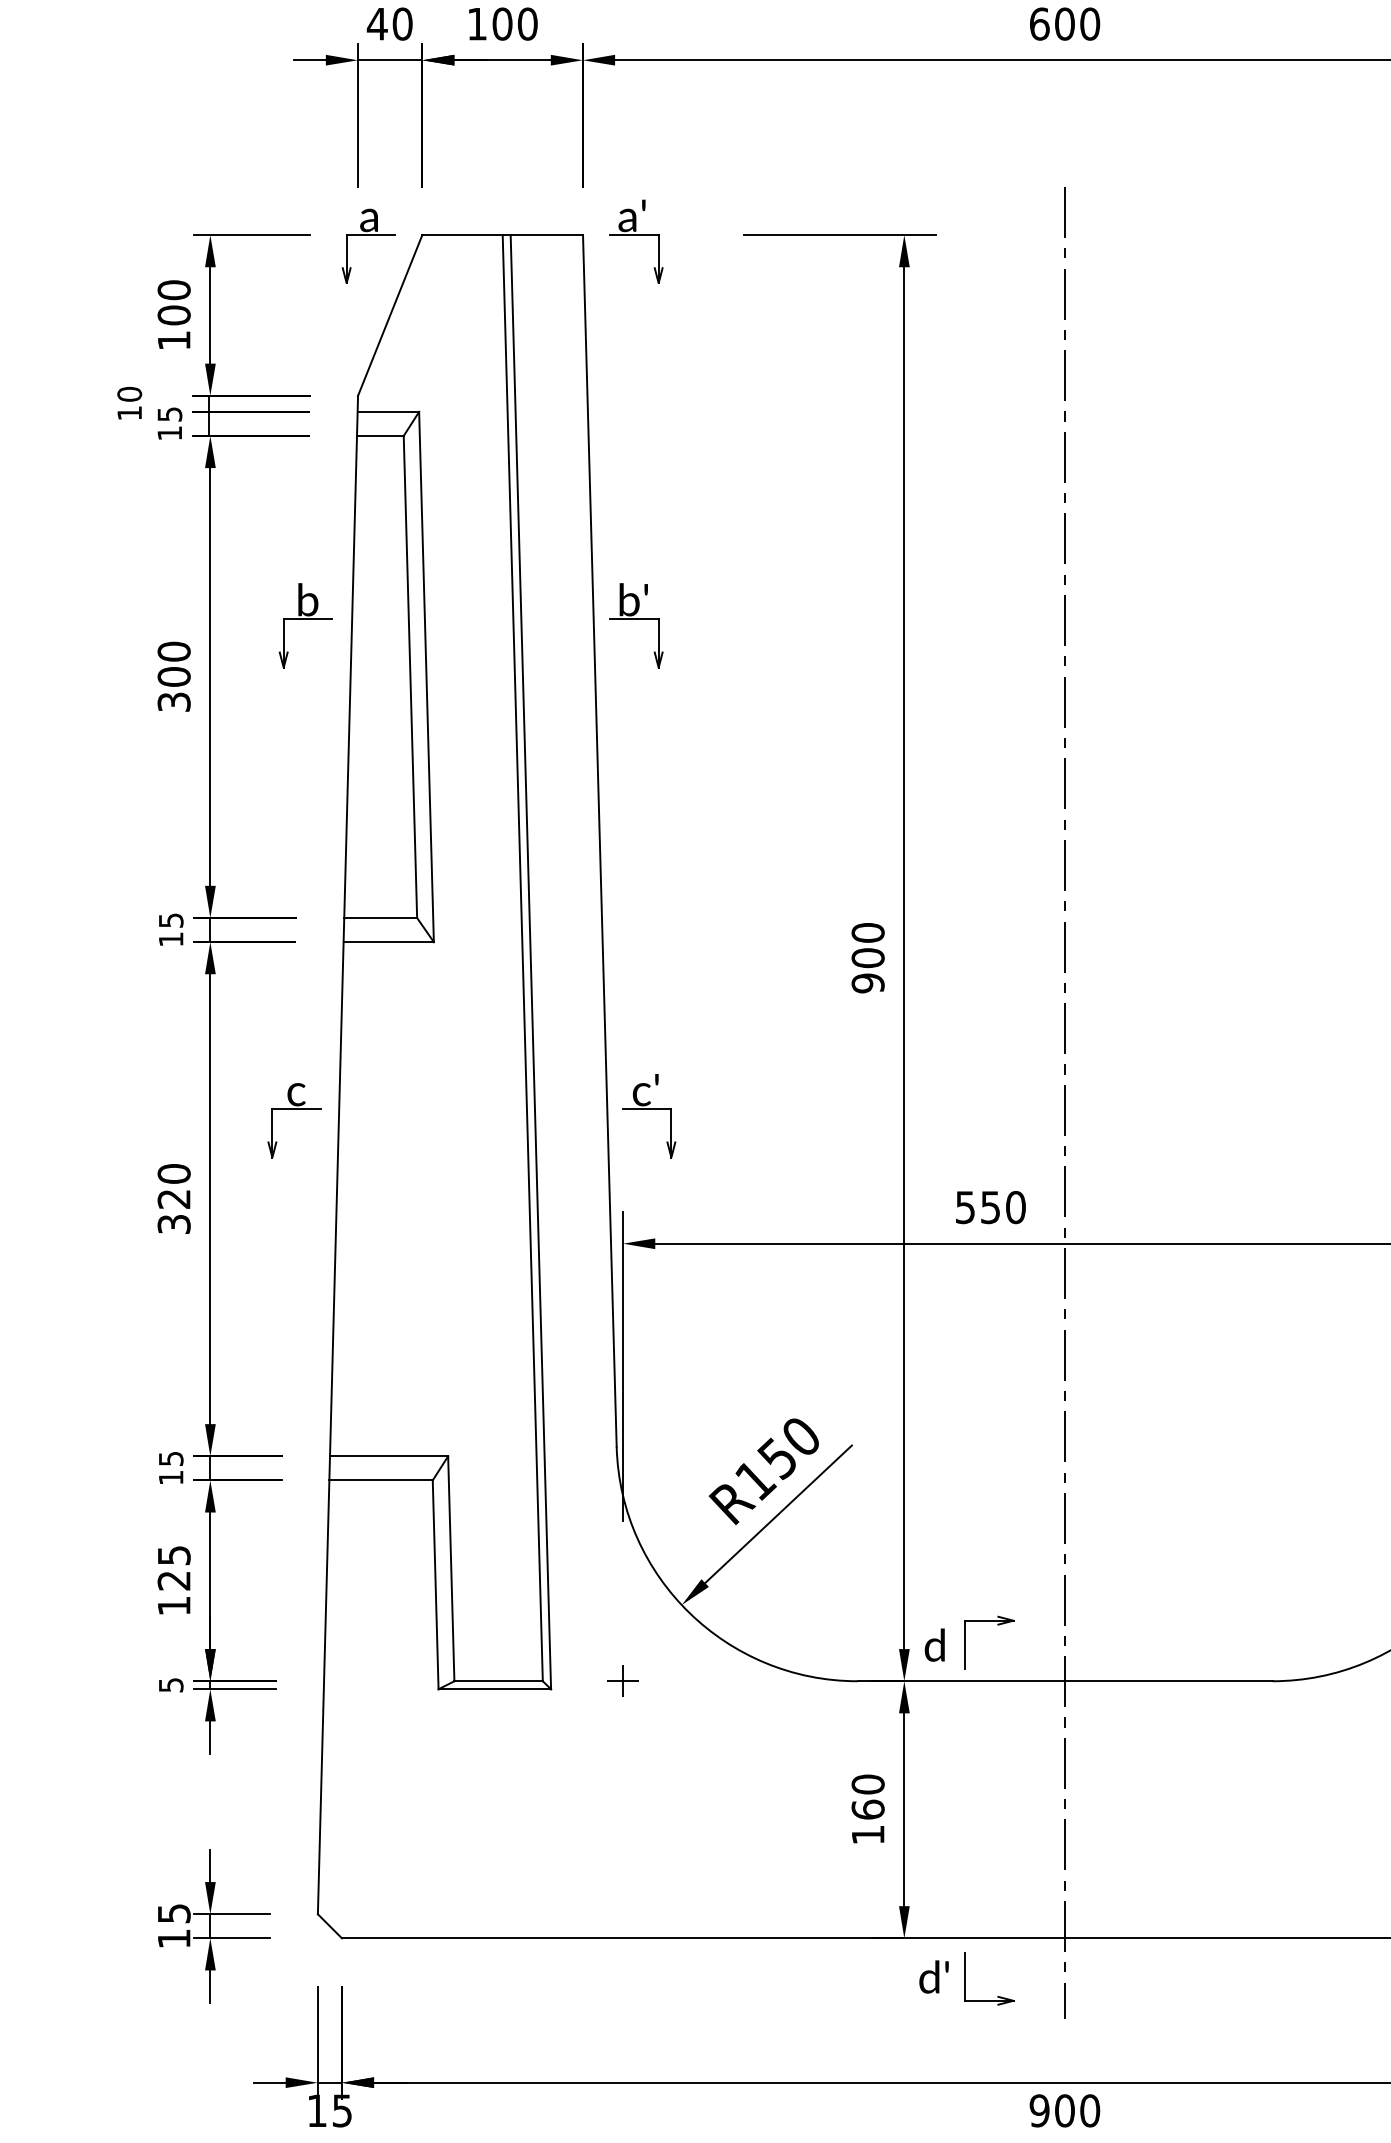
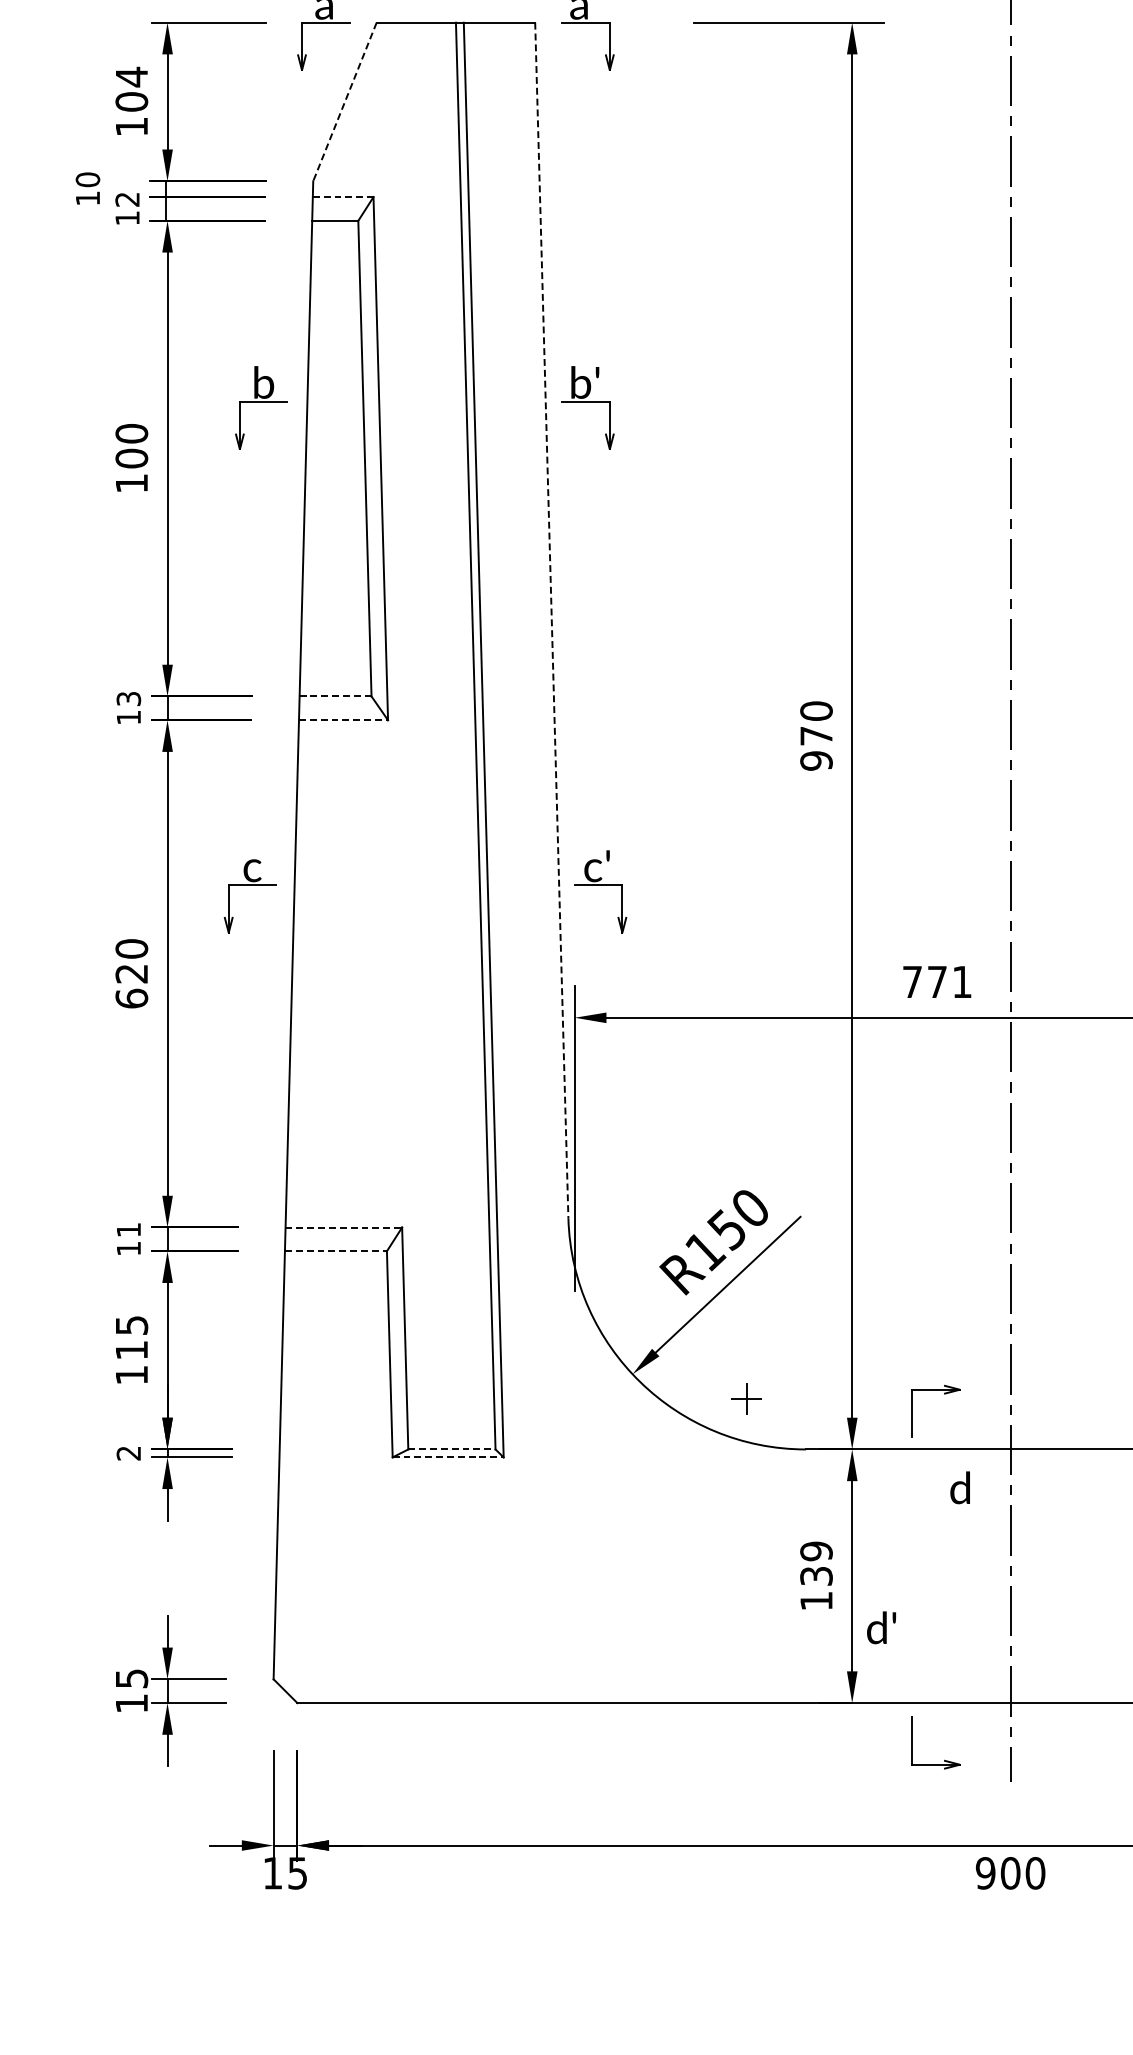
text: (173, 289) -> (131, 76), 100 -> 104
line: (390, 315) -> (345, 102), solid -> dashed
line: (388, 411) -> (343, 196), solid -> dashed
text: (169, 414) -> (127, 199), 15 -> 12
text: (173, 701) -> (131, 482), 300 -> 100
line: (599, 841) -> (551, 620), solid -> dashed
line: (381, 918) -> (336, 696), solid -> dashed
text: (170, 920) -> (128, 698), 15 -> 13
line: (389, 942) -> (344, 720), solid -> dashed
text: (867, 958) -> (815, 736), 900 -> 970
text: (990, 1207) -> (937, 982), 550 -> 771
text: (173, 1224) -> (131, 998), 320 -> 620
line: (389, 1456) -> (344, 1227), solid -> dashed
text: (171, 1458) -> (129, 1229), 15 -> 11
line: (381, 1480) -> (336, 1251), solid -> dashed
text: (173, 1580) -> (131, 1350), 125 -> 115
text: (934, 1644) -> (959, 1487), moved
part: (622, 1680) -> (745, 1398), moved
line: (499, 1681) -> (452, 1449), solid -> dashed
text: (170, 1685) -> (128, 1453), 5 -> 2
line: (495, 1689) -> (448, 1457), solid -> dashed
text: (867, 1796) -> (815, 1563), 160 -> 139
text: (933, 1976) -> (880, 1627), moved

